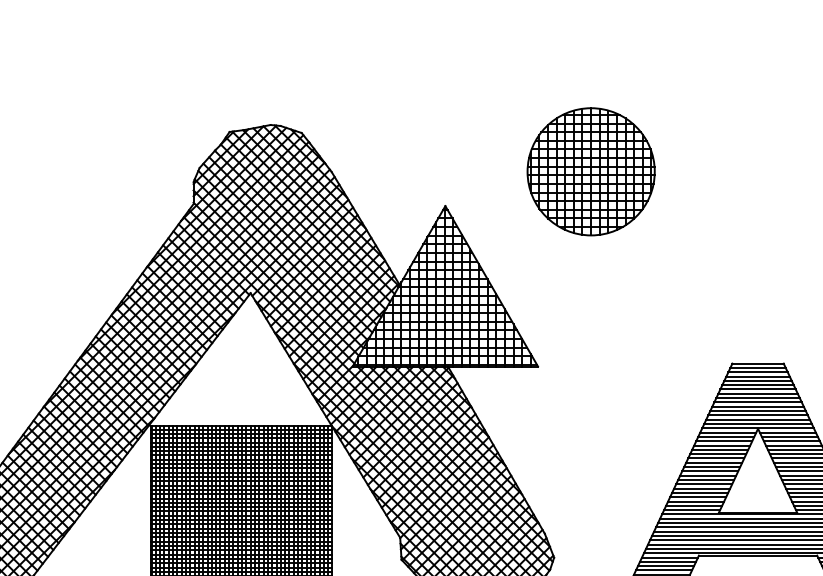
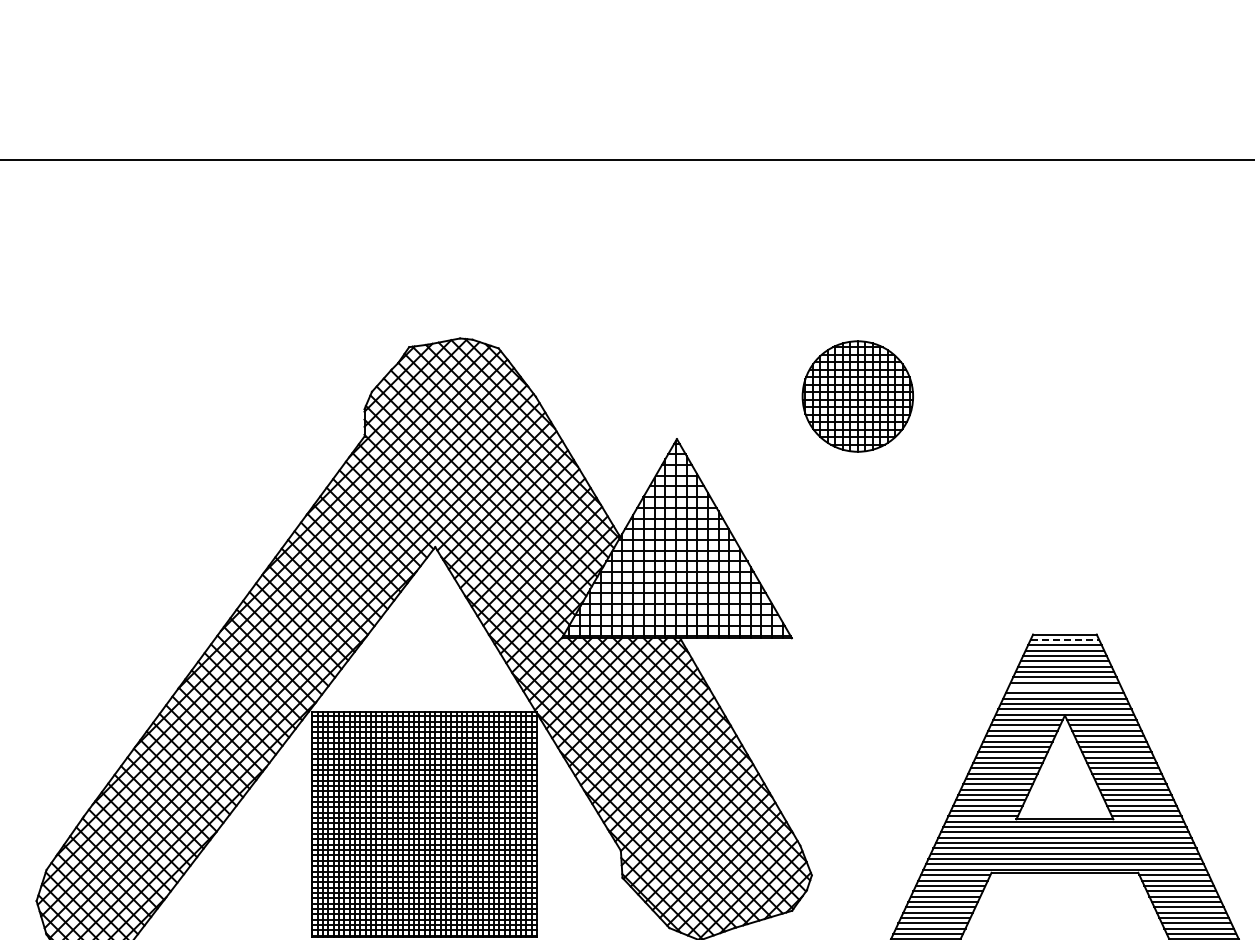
part: (590, 171) -> (857, 396), size x0.7
line: (758, 367) -> (1065, 639), solid -> dashed
line: (757, 407) -> (1064, 688), removed

